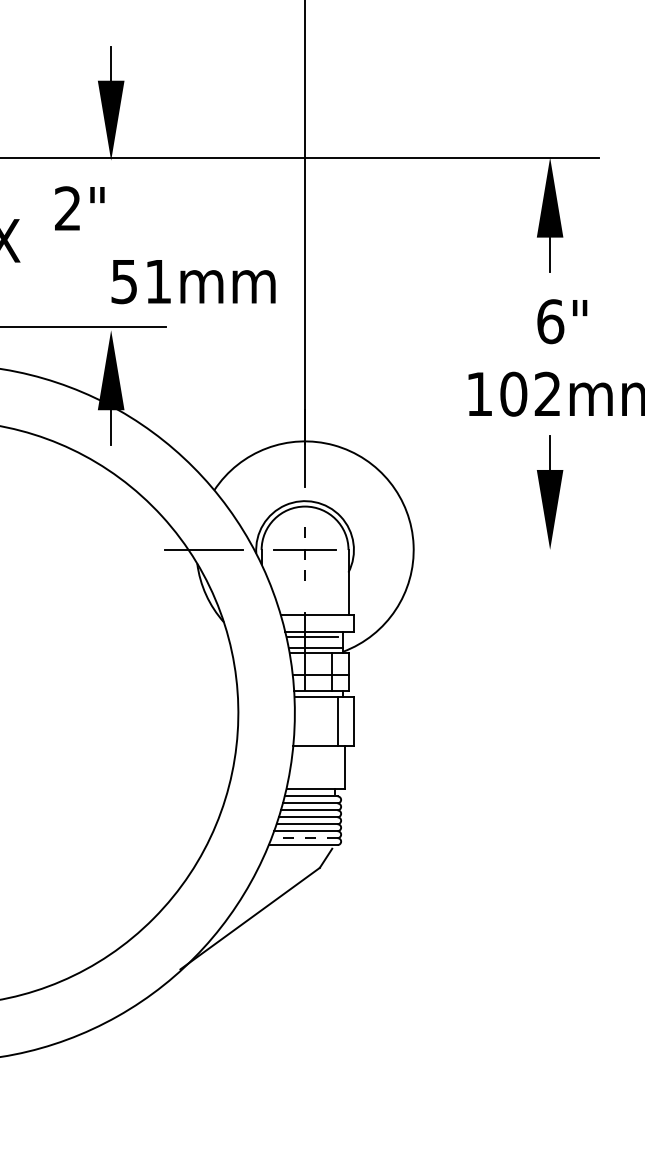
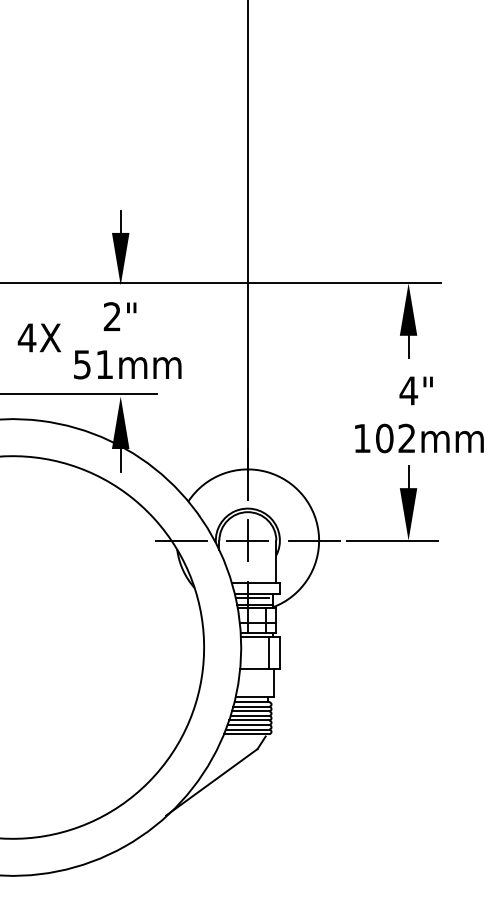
text: (78, 208) -> (119, 316), moved
text: (193, 281) -> (127, 364), moved
text: (550, 321) -> (408, 390), 6" -> 4"
line: (304, 549) -> (247, 540), dashed -> solid
line: (405, 549) -> (313, 540), added
line: (525, 549) -> (392, 540), added
line: (304, 838) -> (247, 729), dashed -> solid

